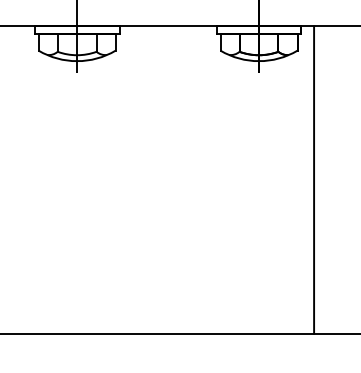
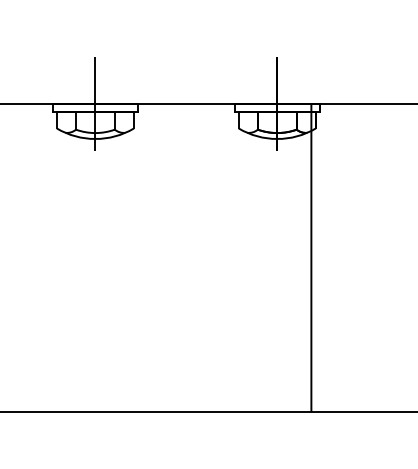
line: (314, 179) -> (311, 257), moved

